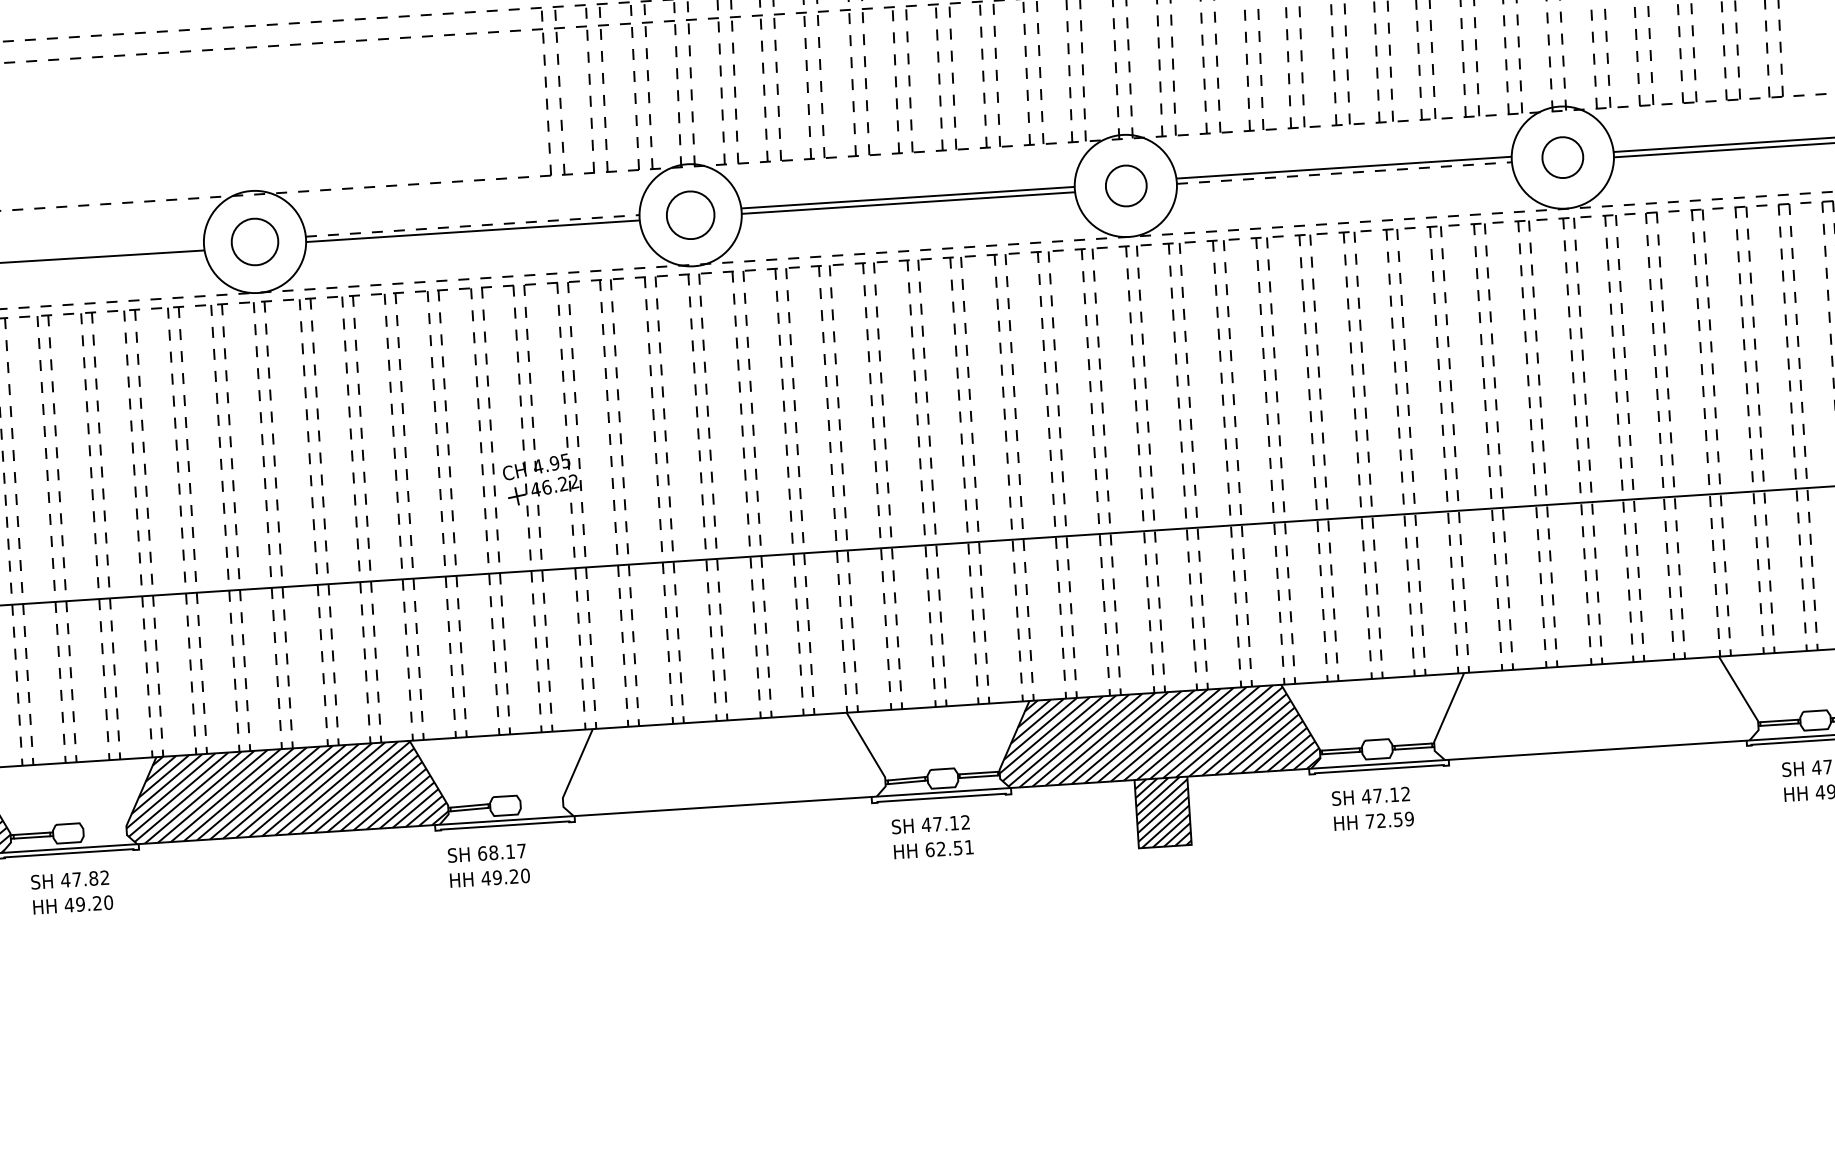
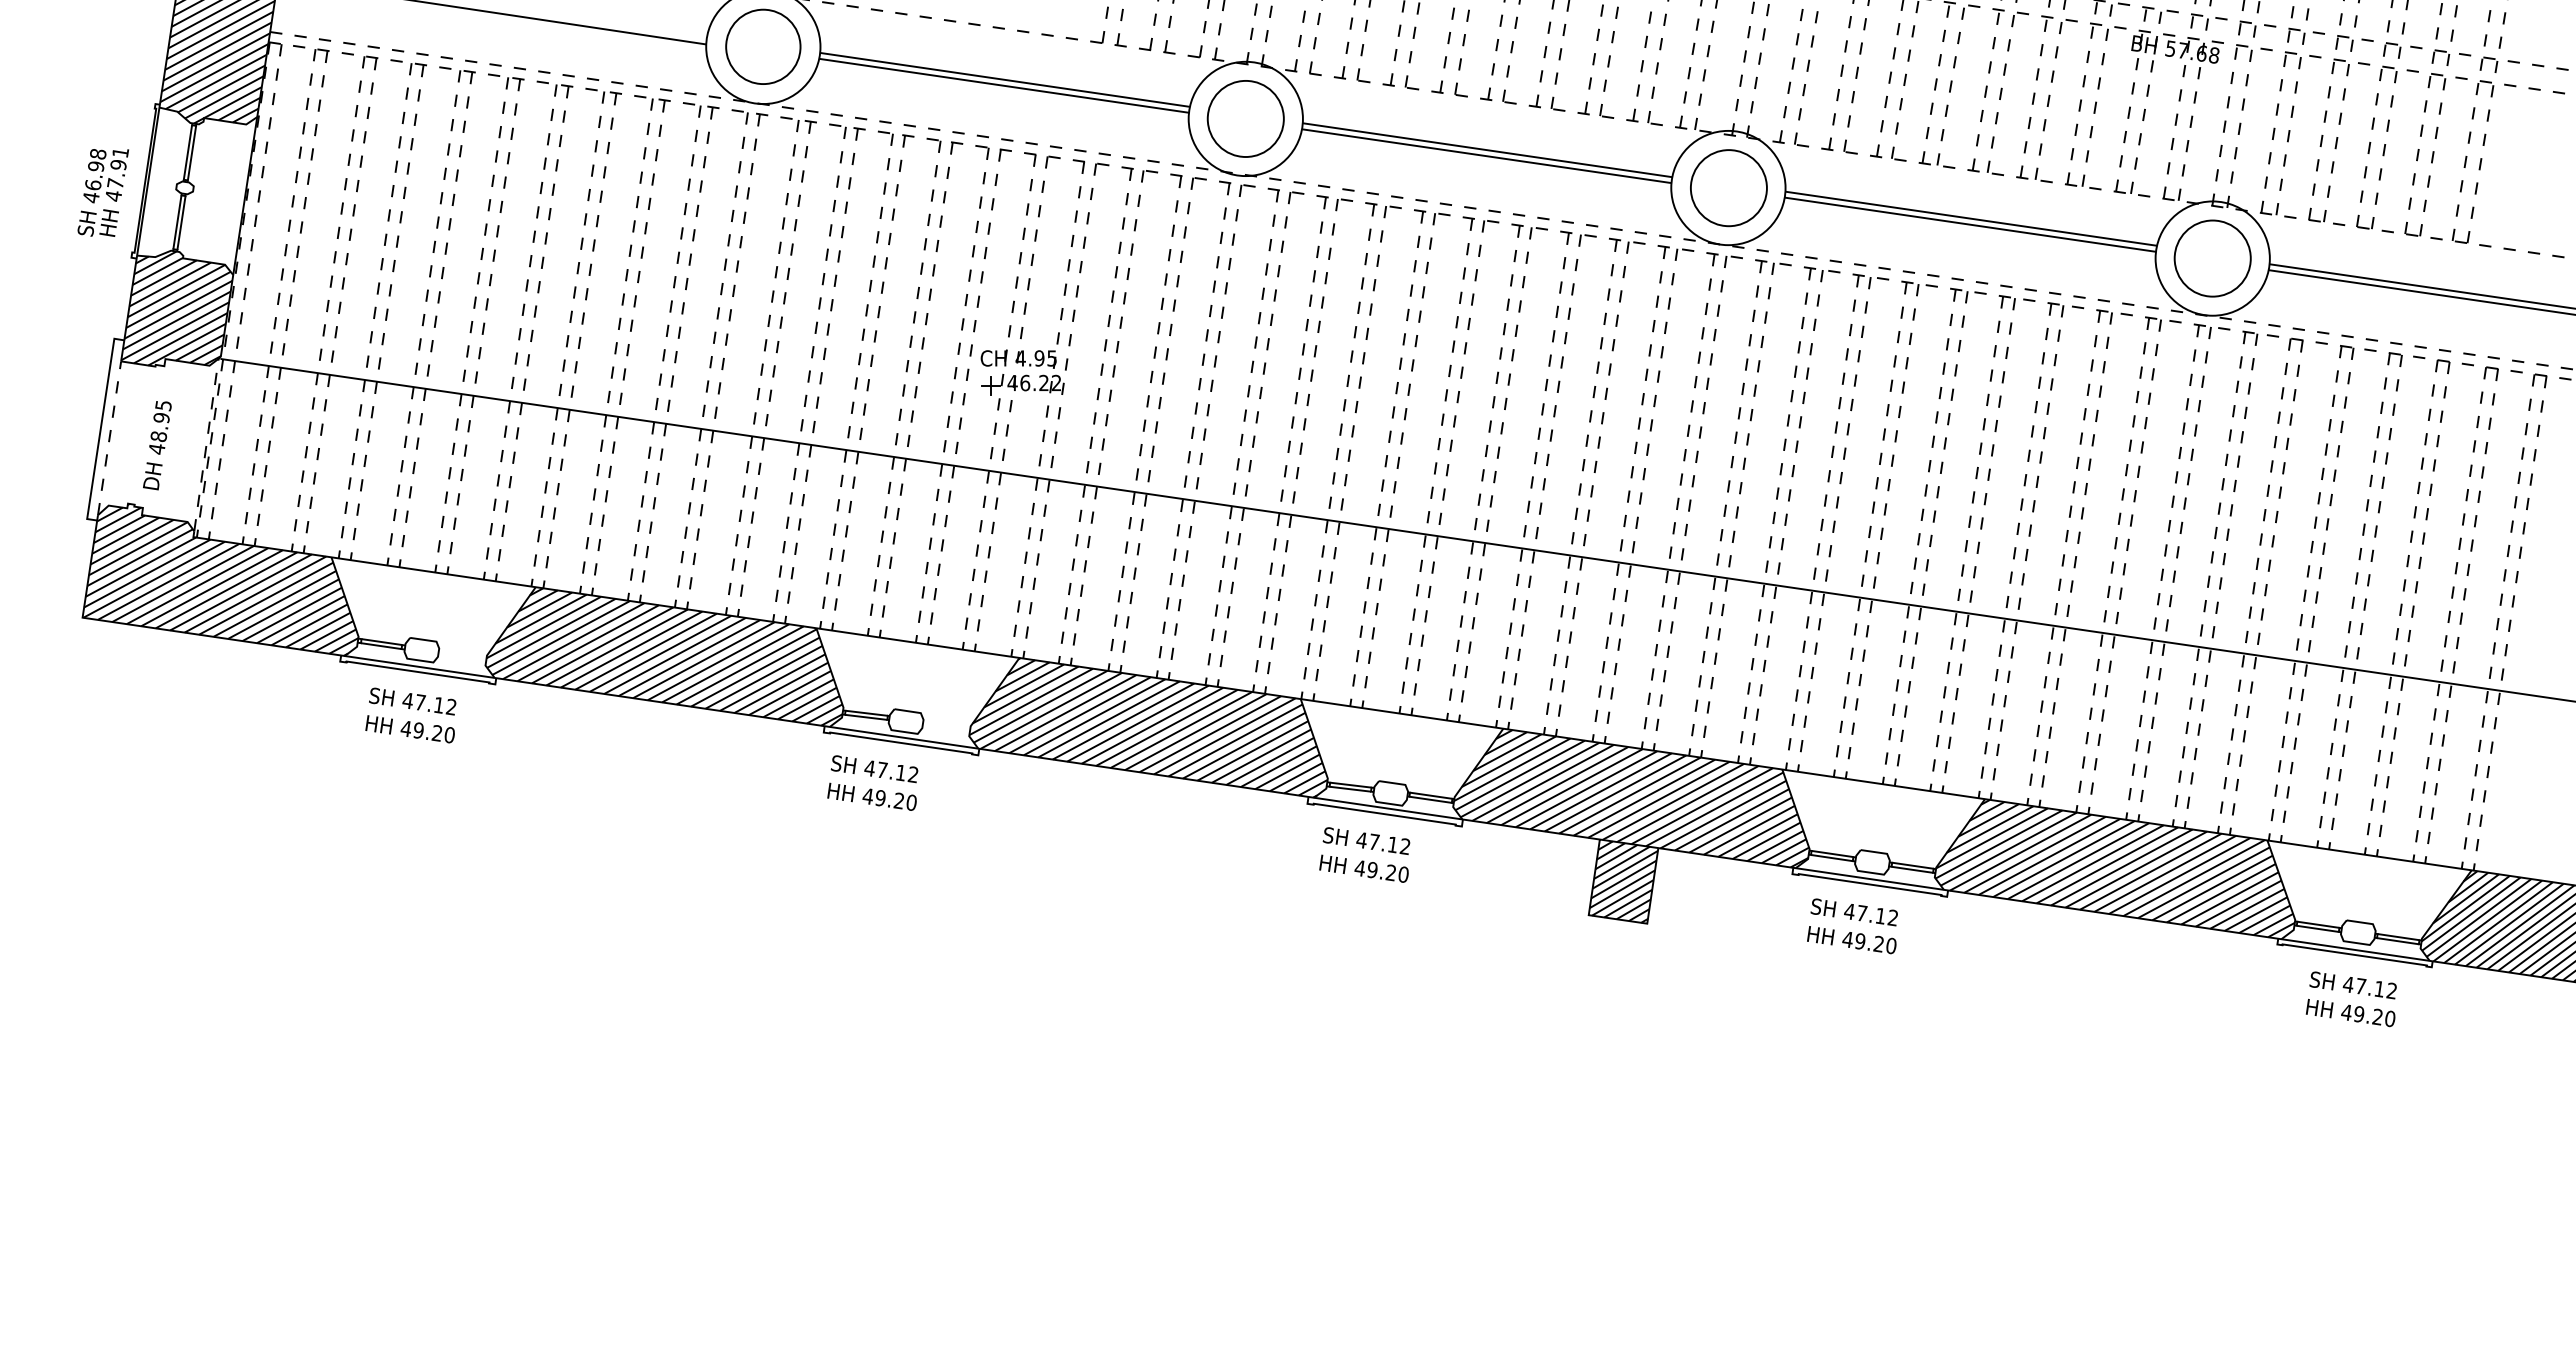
circle: (1562, 157) -> (2212, 258), size x1.67
line: (1344, 172) -> (1970, 224), dashed -> solid
circle: (1126, 186) -> (1728, 188), size x1.67
circle: (690, 214) -> (1245, 118), size x1.43
line: (473, 225) -> (1005, 79), dashed -> solid
circle: (255, 241) -> (763, 46), size x1.43
hatch: (1590, 709) -> (2114, 868), added
hatch: (718, 765) -> (1148, 727), added
text: (1389, 819) -> (1869, 942), 72.59 -> 49.20
text: (949, 848) -> (1381, 871), 62.51 -> 49.20
text: (501, 852) -> (891, 771), 68.17 -> 47.12
text: (93, 878) -> (438, 705), 47.82 -> 47.12

